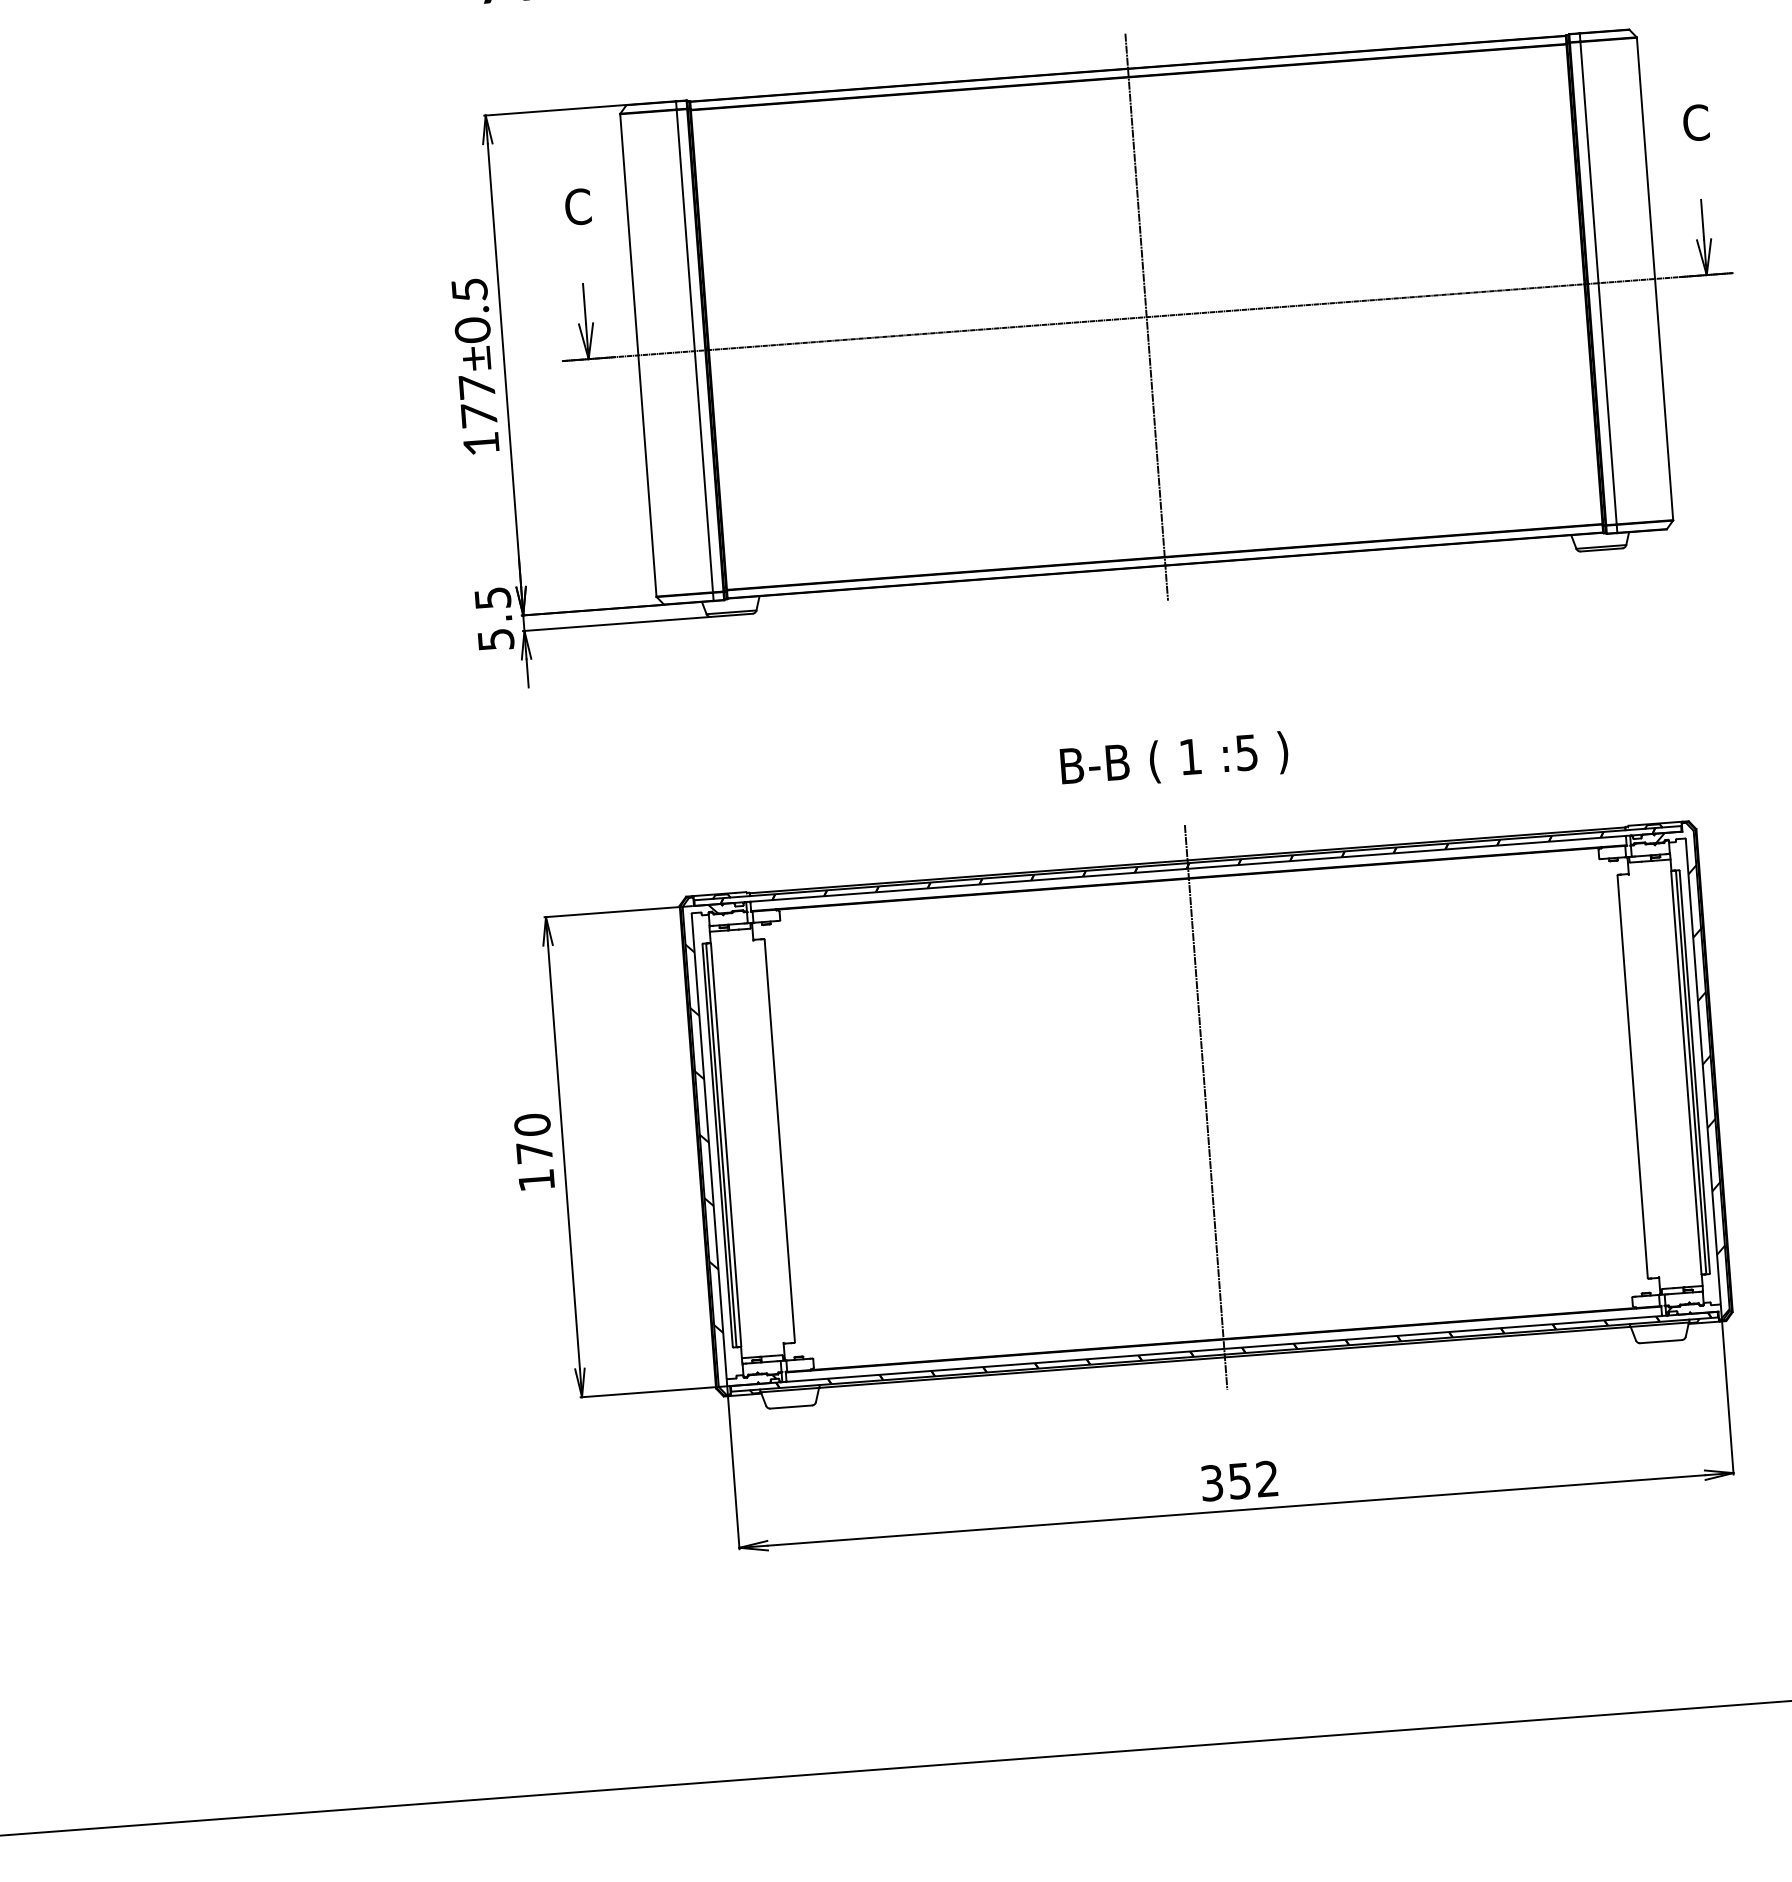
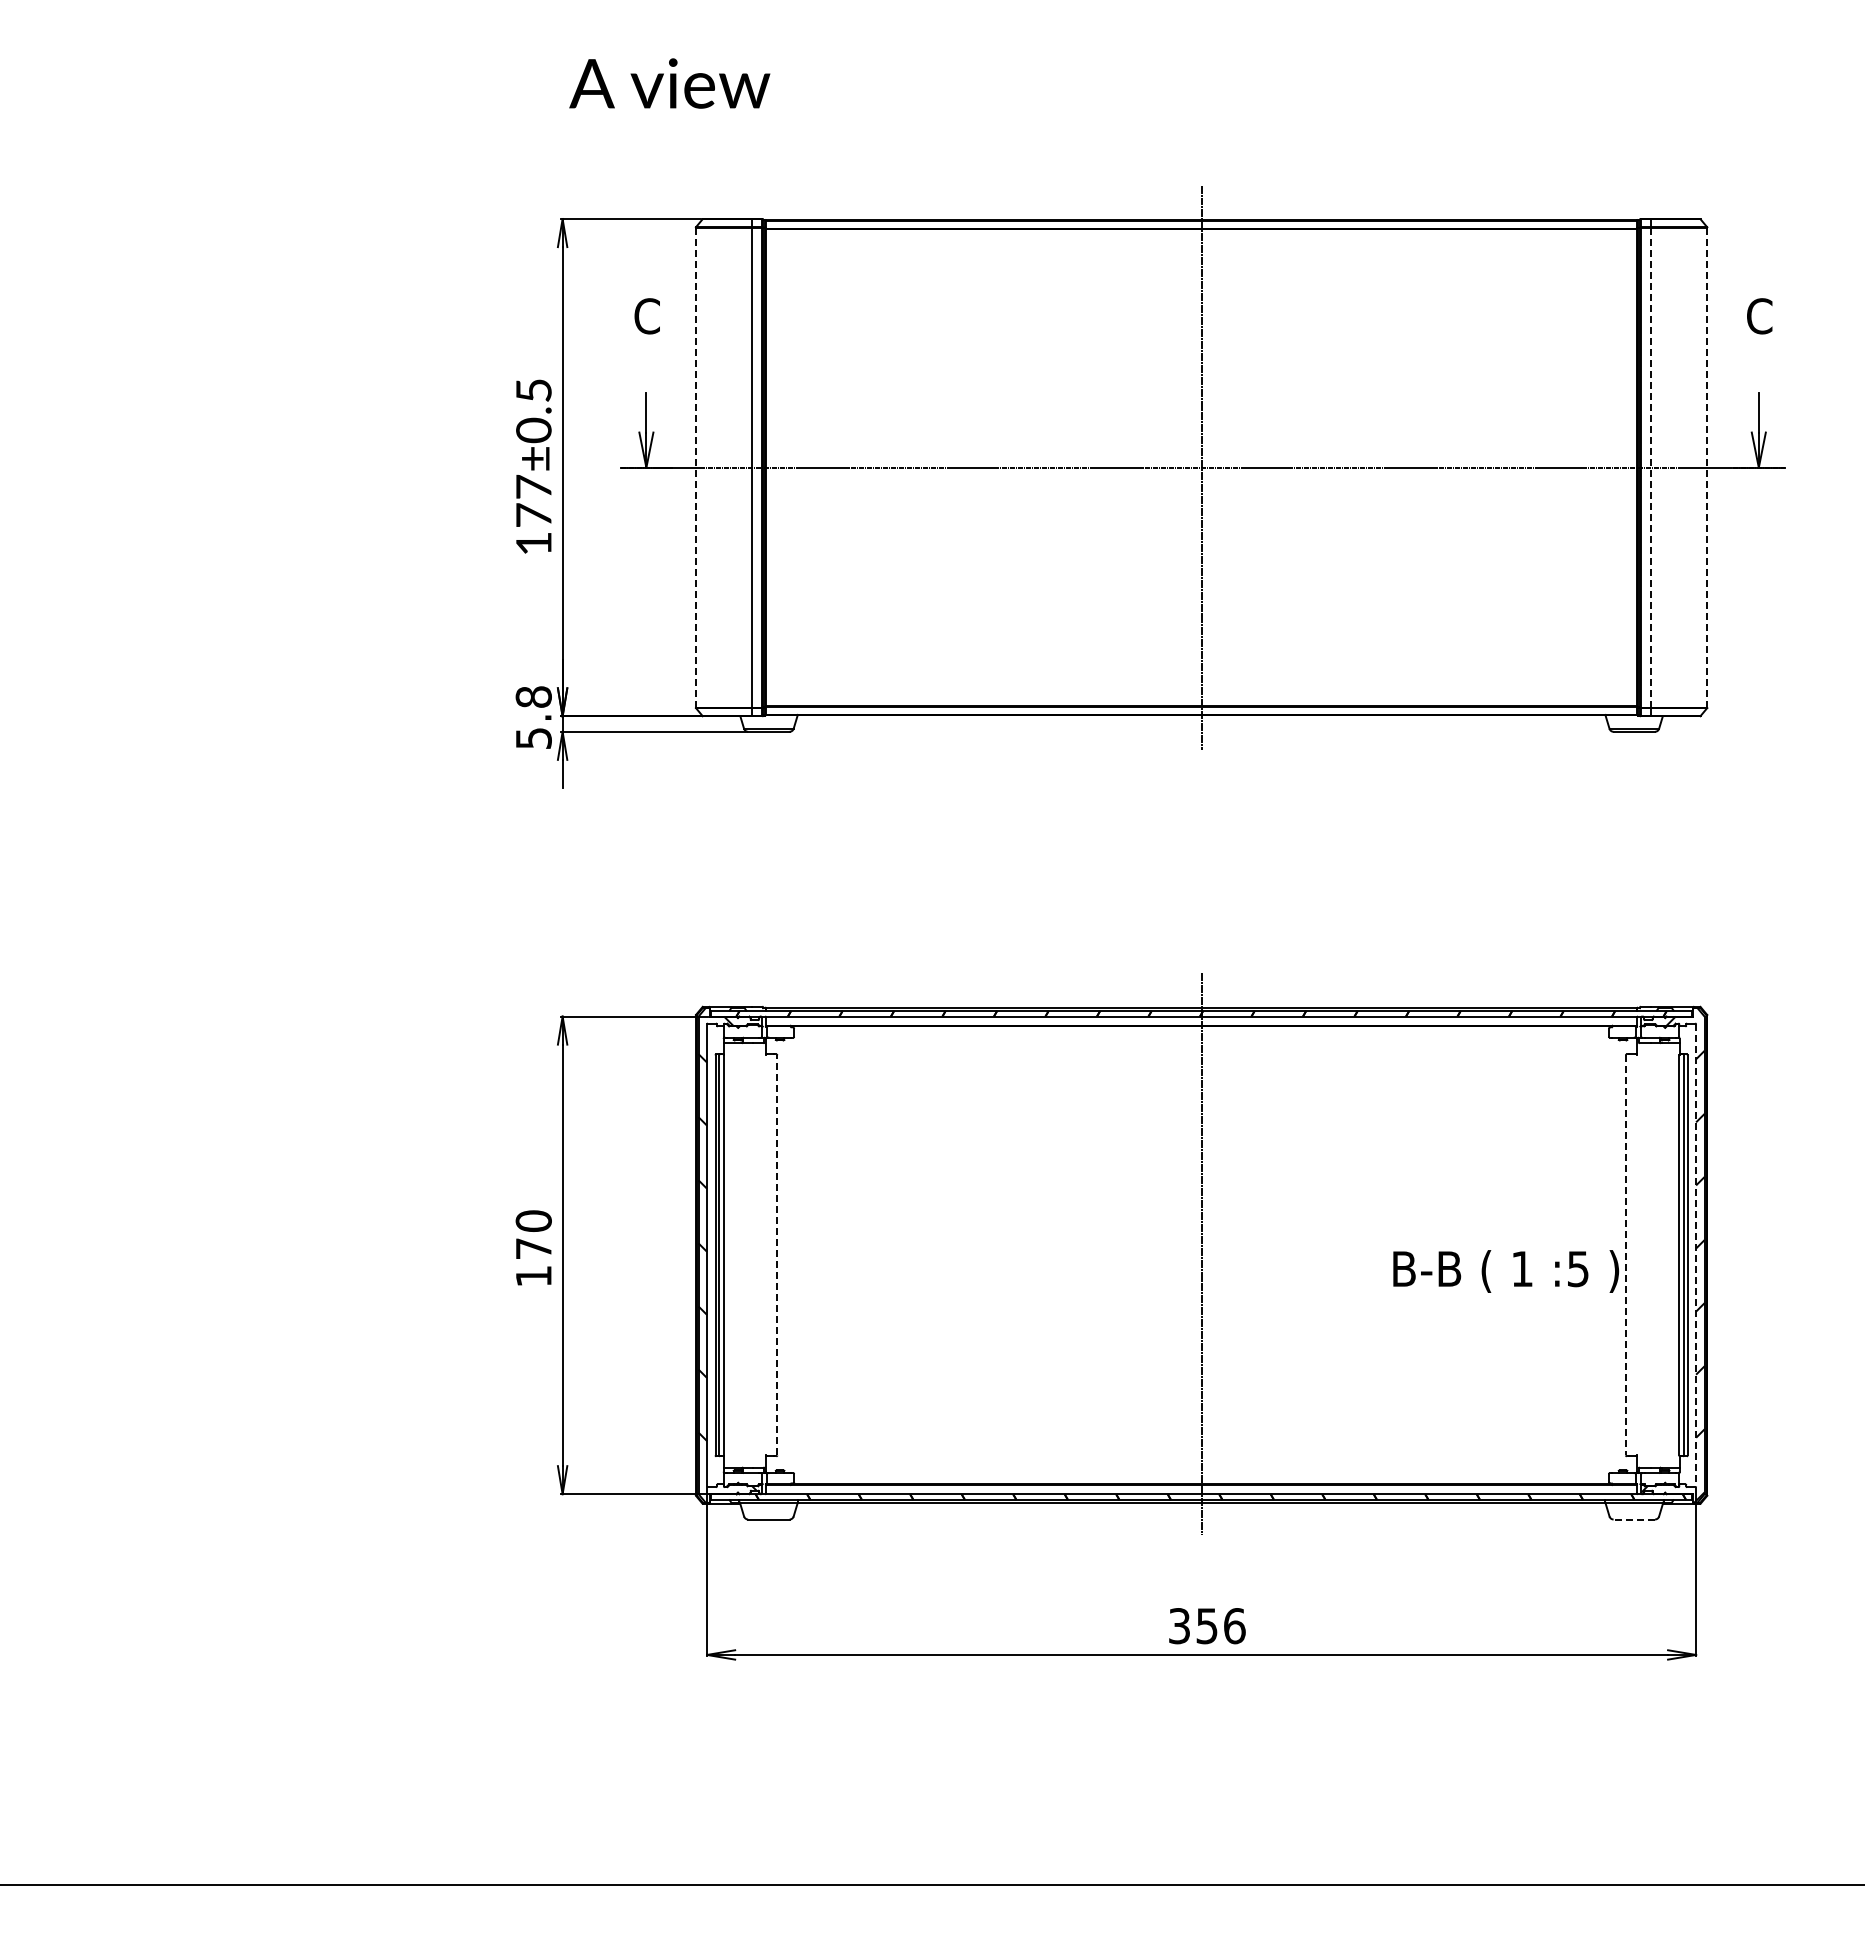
line: (1655, 278) -> (1707, 467), solid -> dashed
line: (1598, 283) -> (1651, 467), solid -> dashed
line: (638, 355) -> (695, 467), solid -> dashed
text: (492, 597) -> (533, 696), 5.5 -> 5.8
text: (1174, 760) -> (1506, 1271), moved
line: (1703, 1071) -> (1696, 1255), solid -> dashed
line: (1632, 1076) -> (1625, 1255), solid -> dashed
line: (779, 1140) -> (777, 1254), solid -> dashed
line: (1661, 1341) -> (1634, 1519), solid -> dashed
text: (1267, 1479) -> (1234, 1626), 352 -> 356

